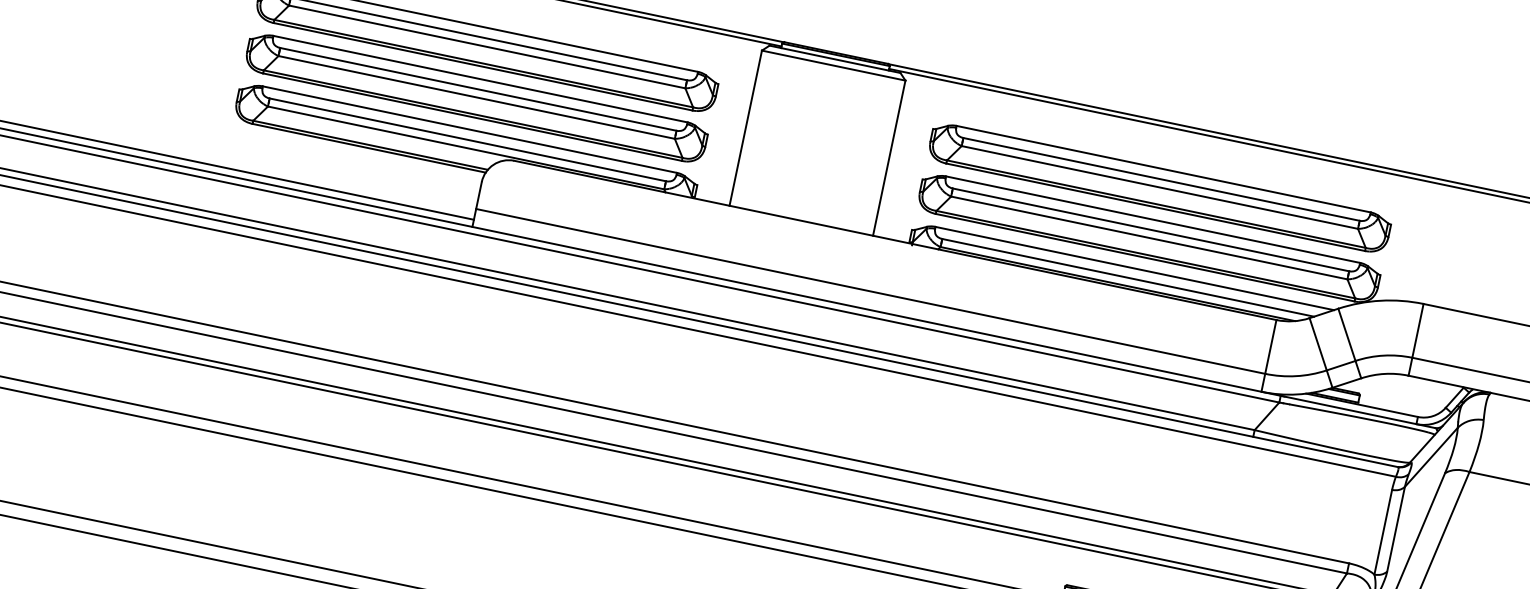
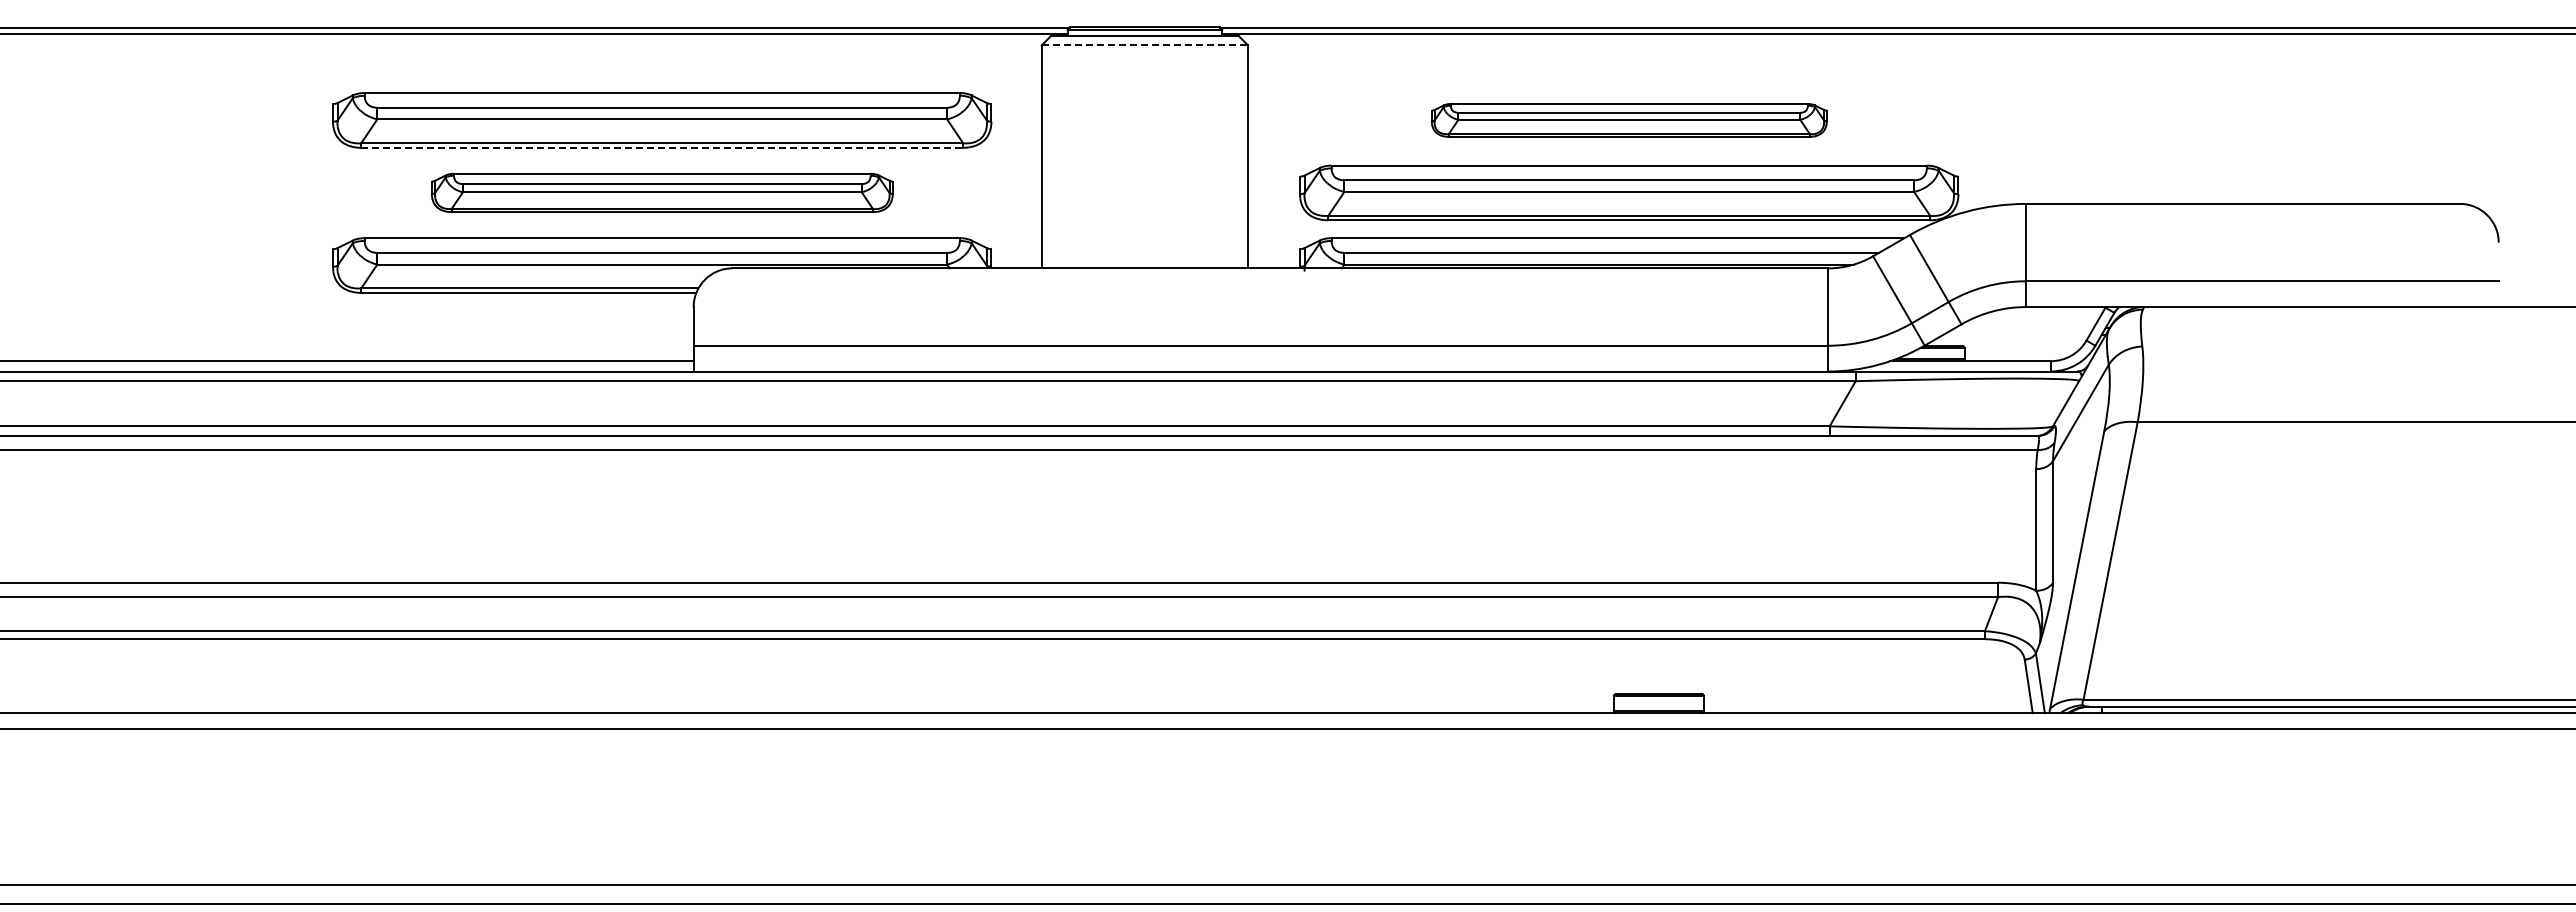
line: (834, 65) -> (1145, 45), solid -> dashed
line: (483, 66) -> (662, 147), solid -> dashed
part: (476, 97) -> (662, 192), size x0.7
part: (1159, 188) -> (1629, 120), size x0.6

